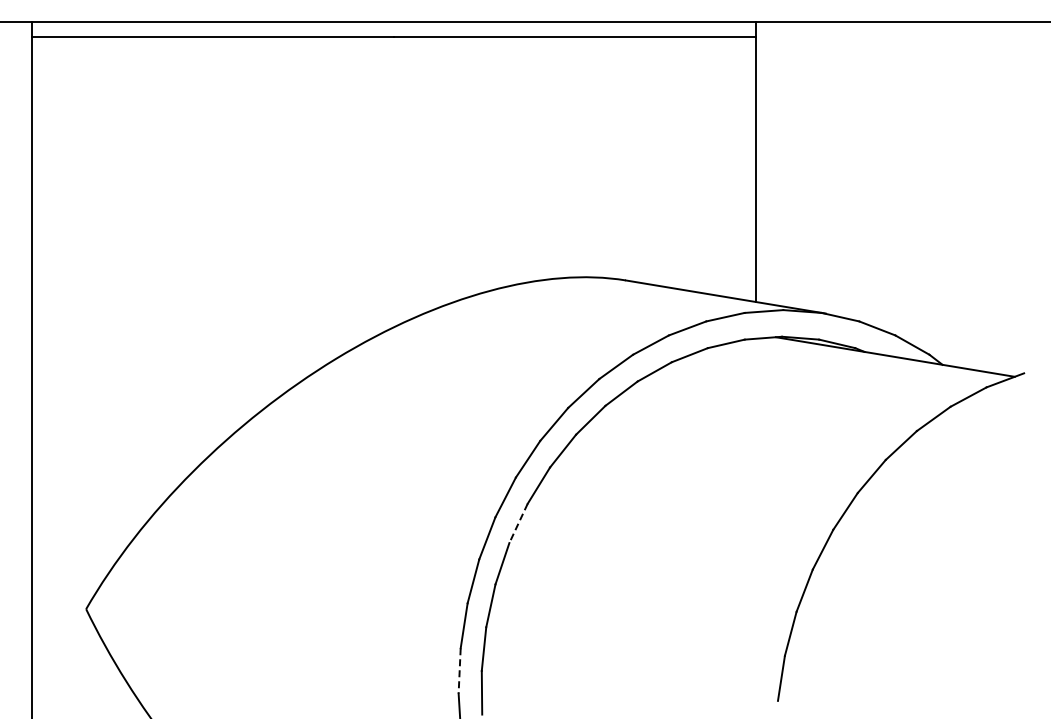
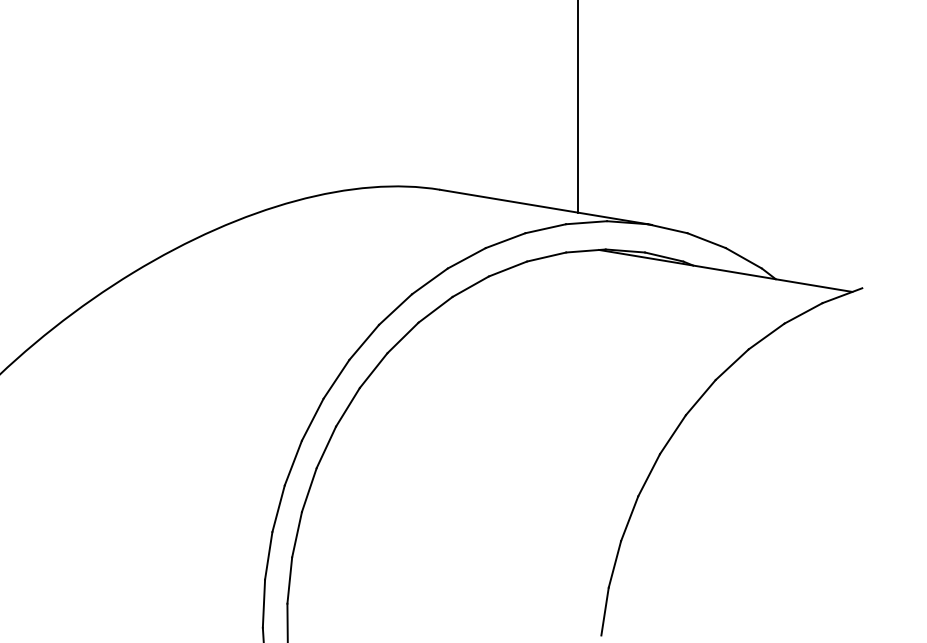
line: (518, 523) -> (326, 447), dashed -> solid
line: (459, 670) -> (263, 603), dashed -> solid

